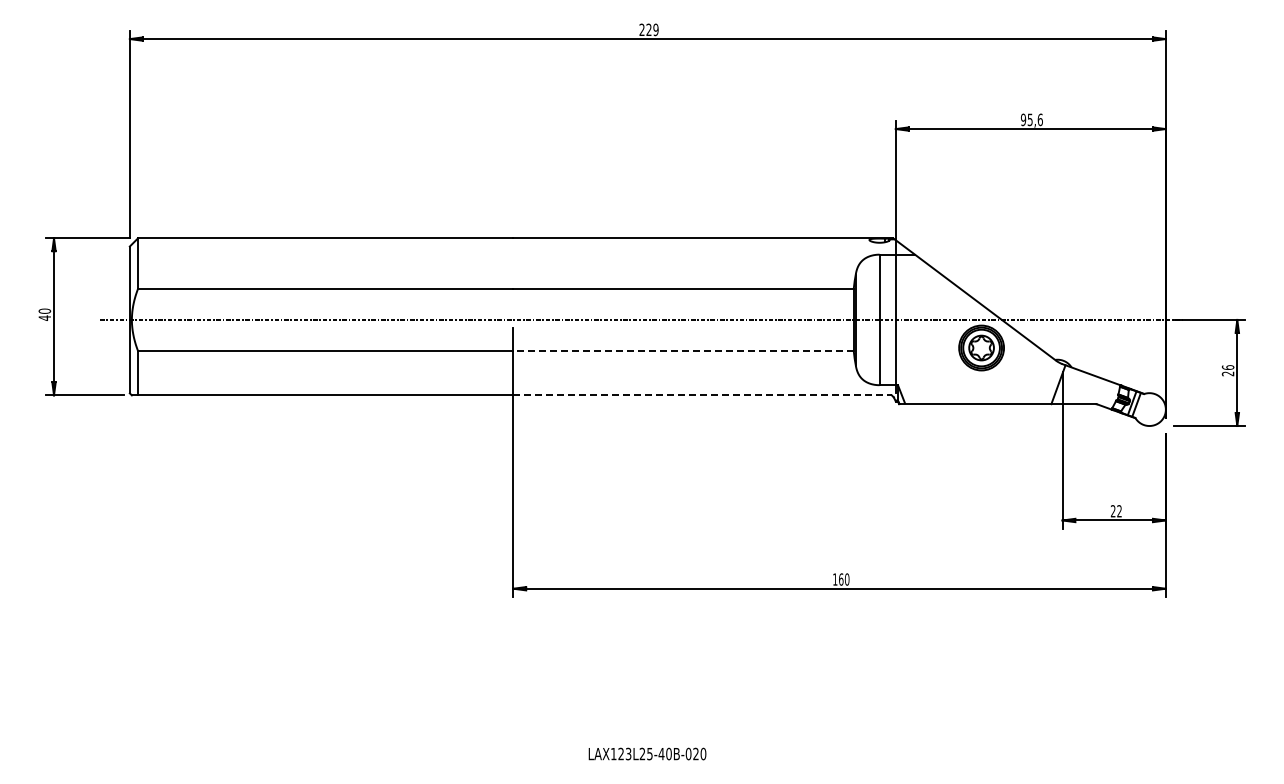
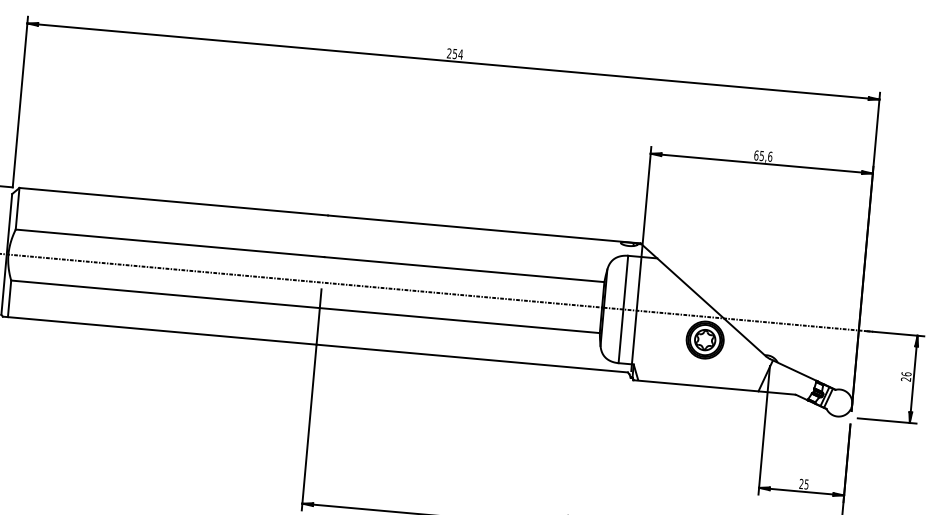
text: (652, 29) -> (457, 53), 229 -> 254
text: (1023, 119) -> (756, 155), 95,6 -> 65,6
line: (683, 350) -> (459, 320), dashed -> solid
line: (703, 395) -> (473, 358), dashed -> solid
text: (1119, 511) -> (806, 484), 22 -> 25

